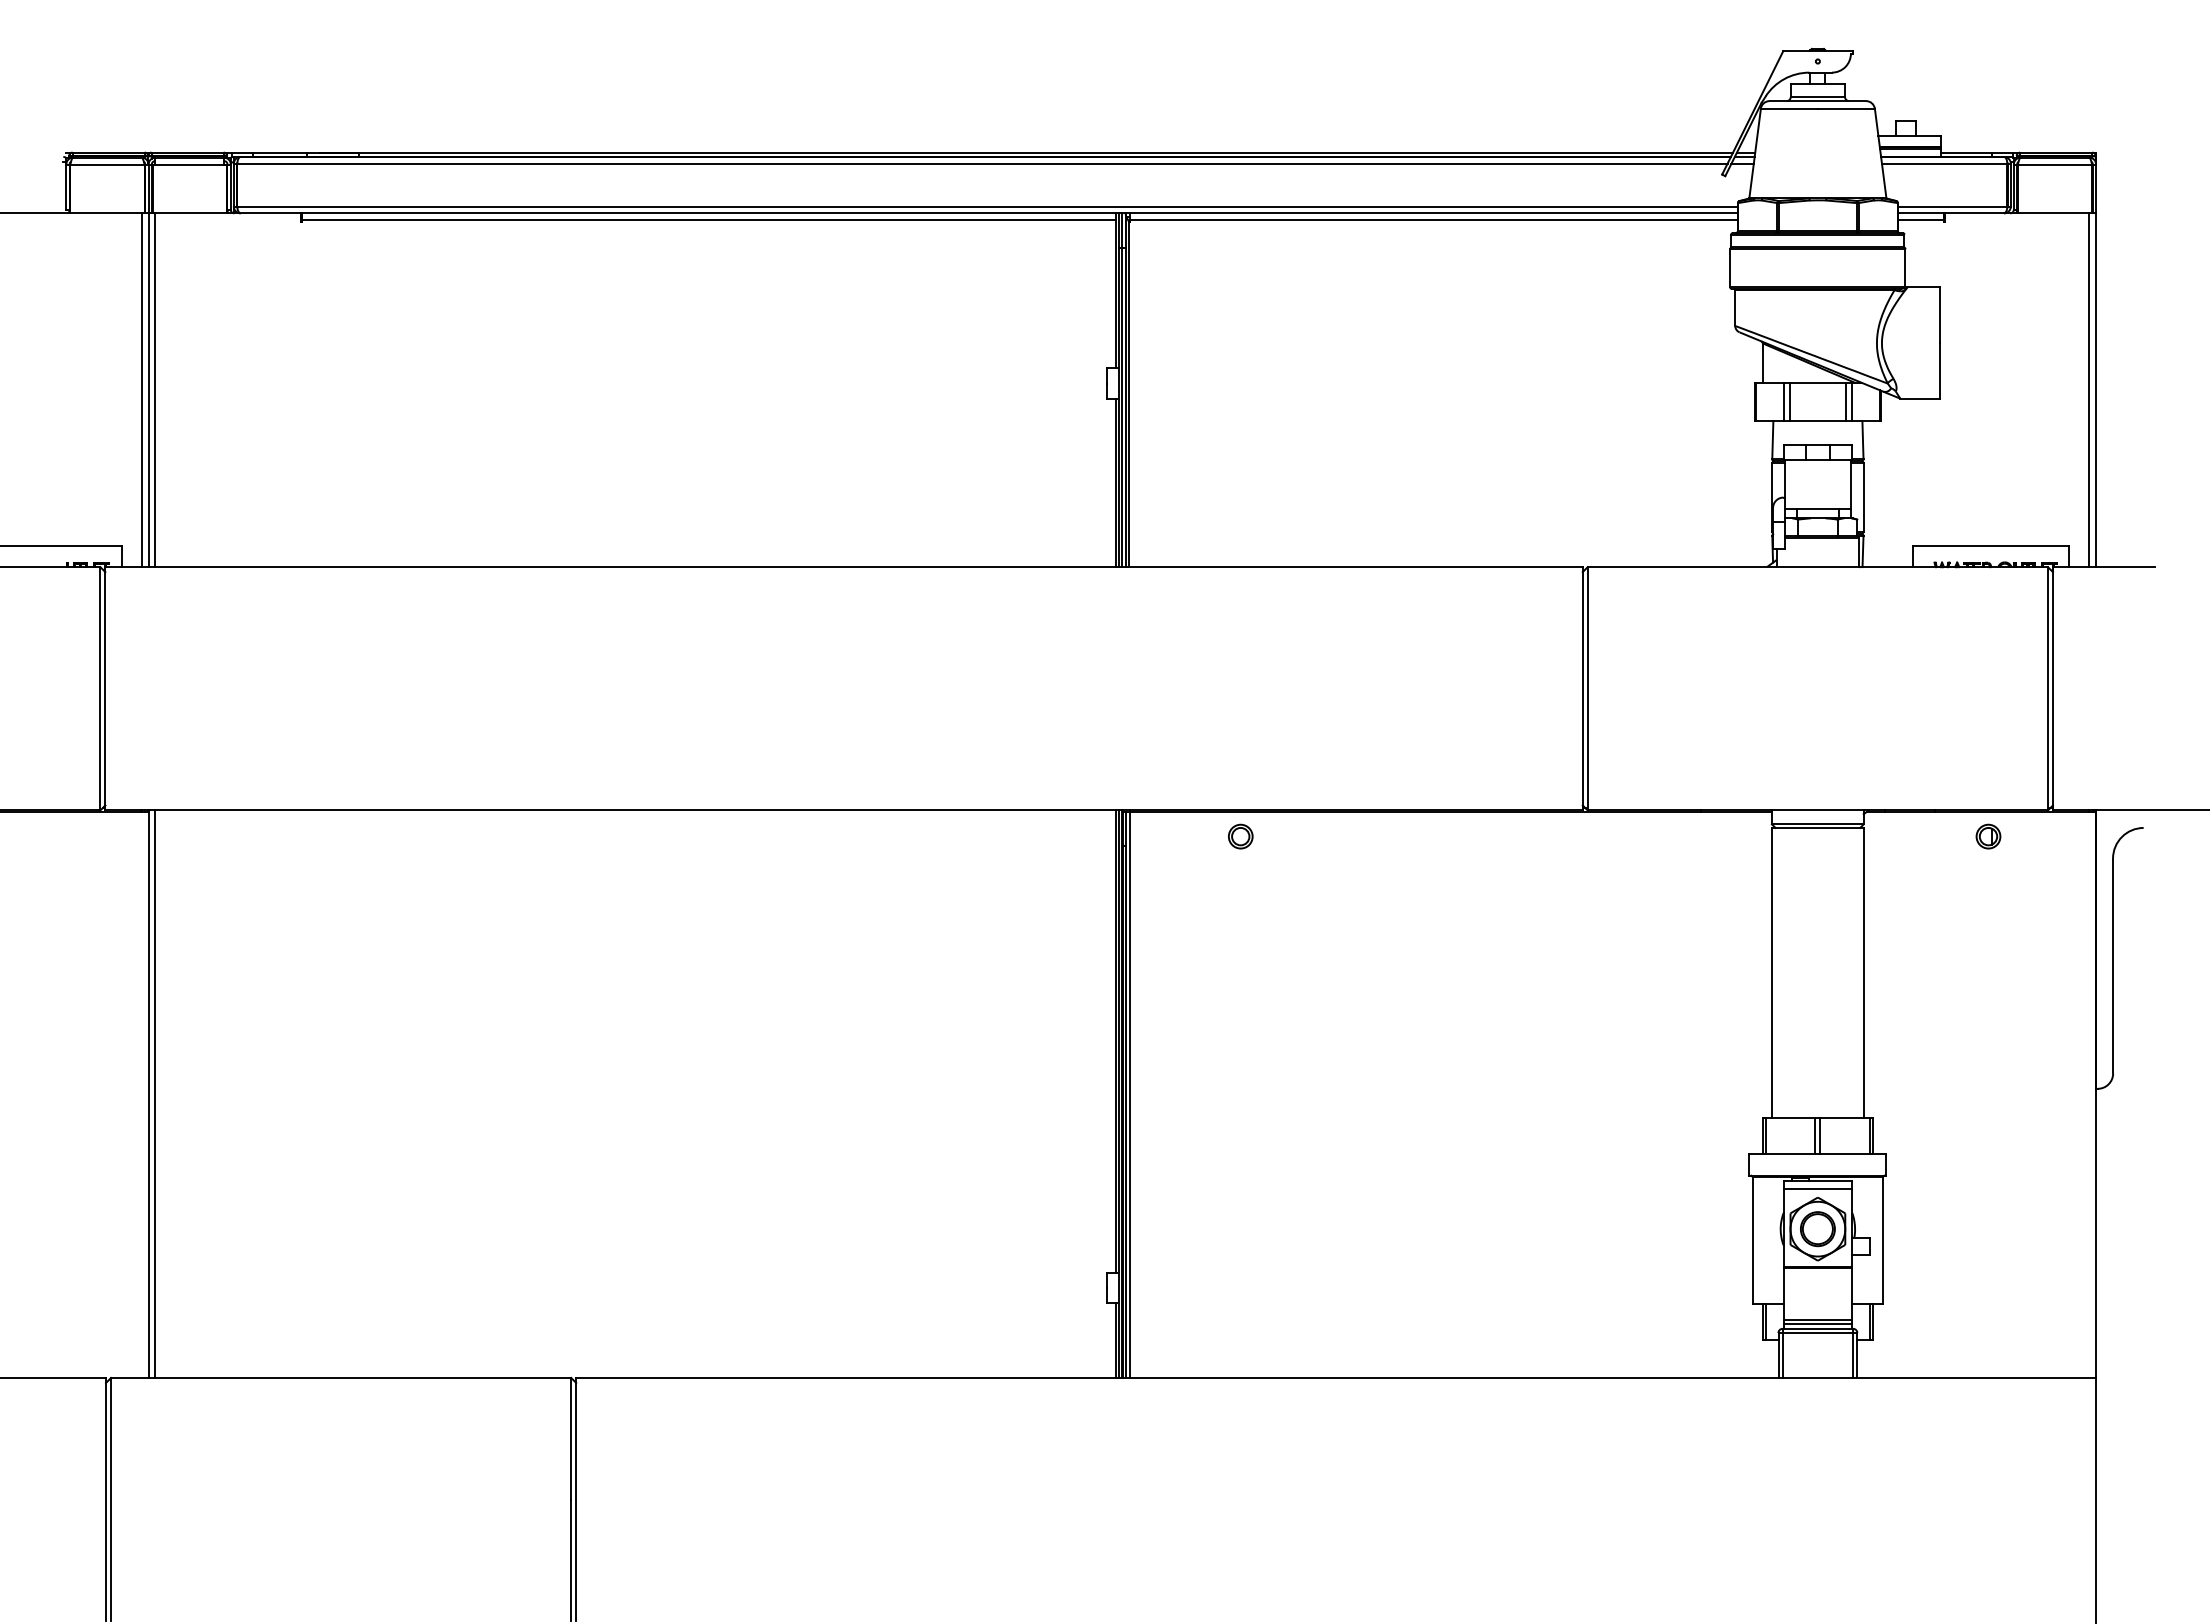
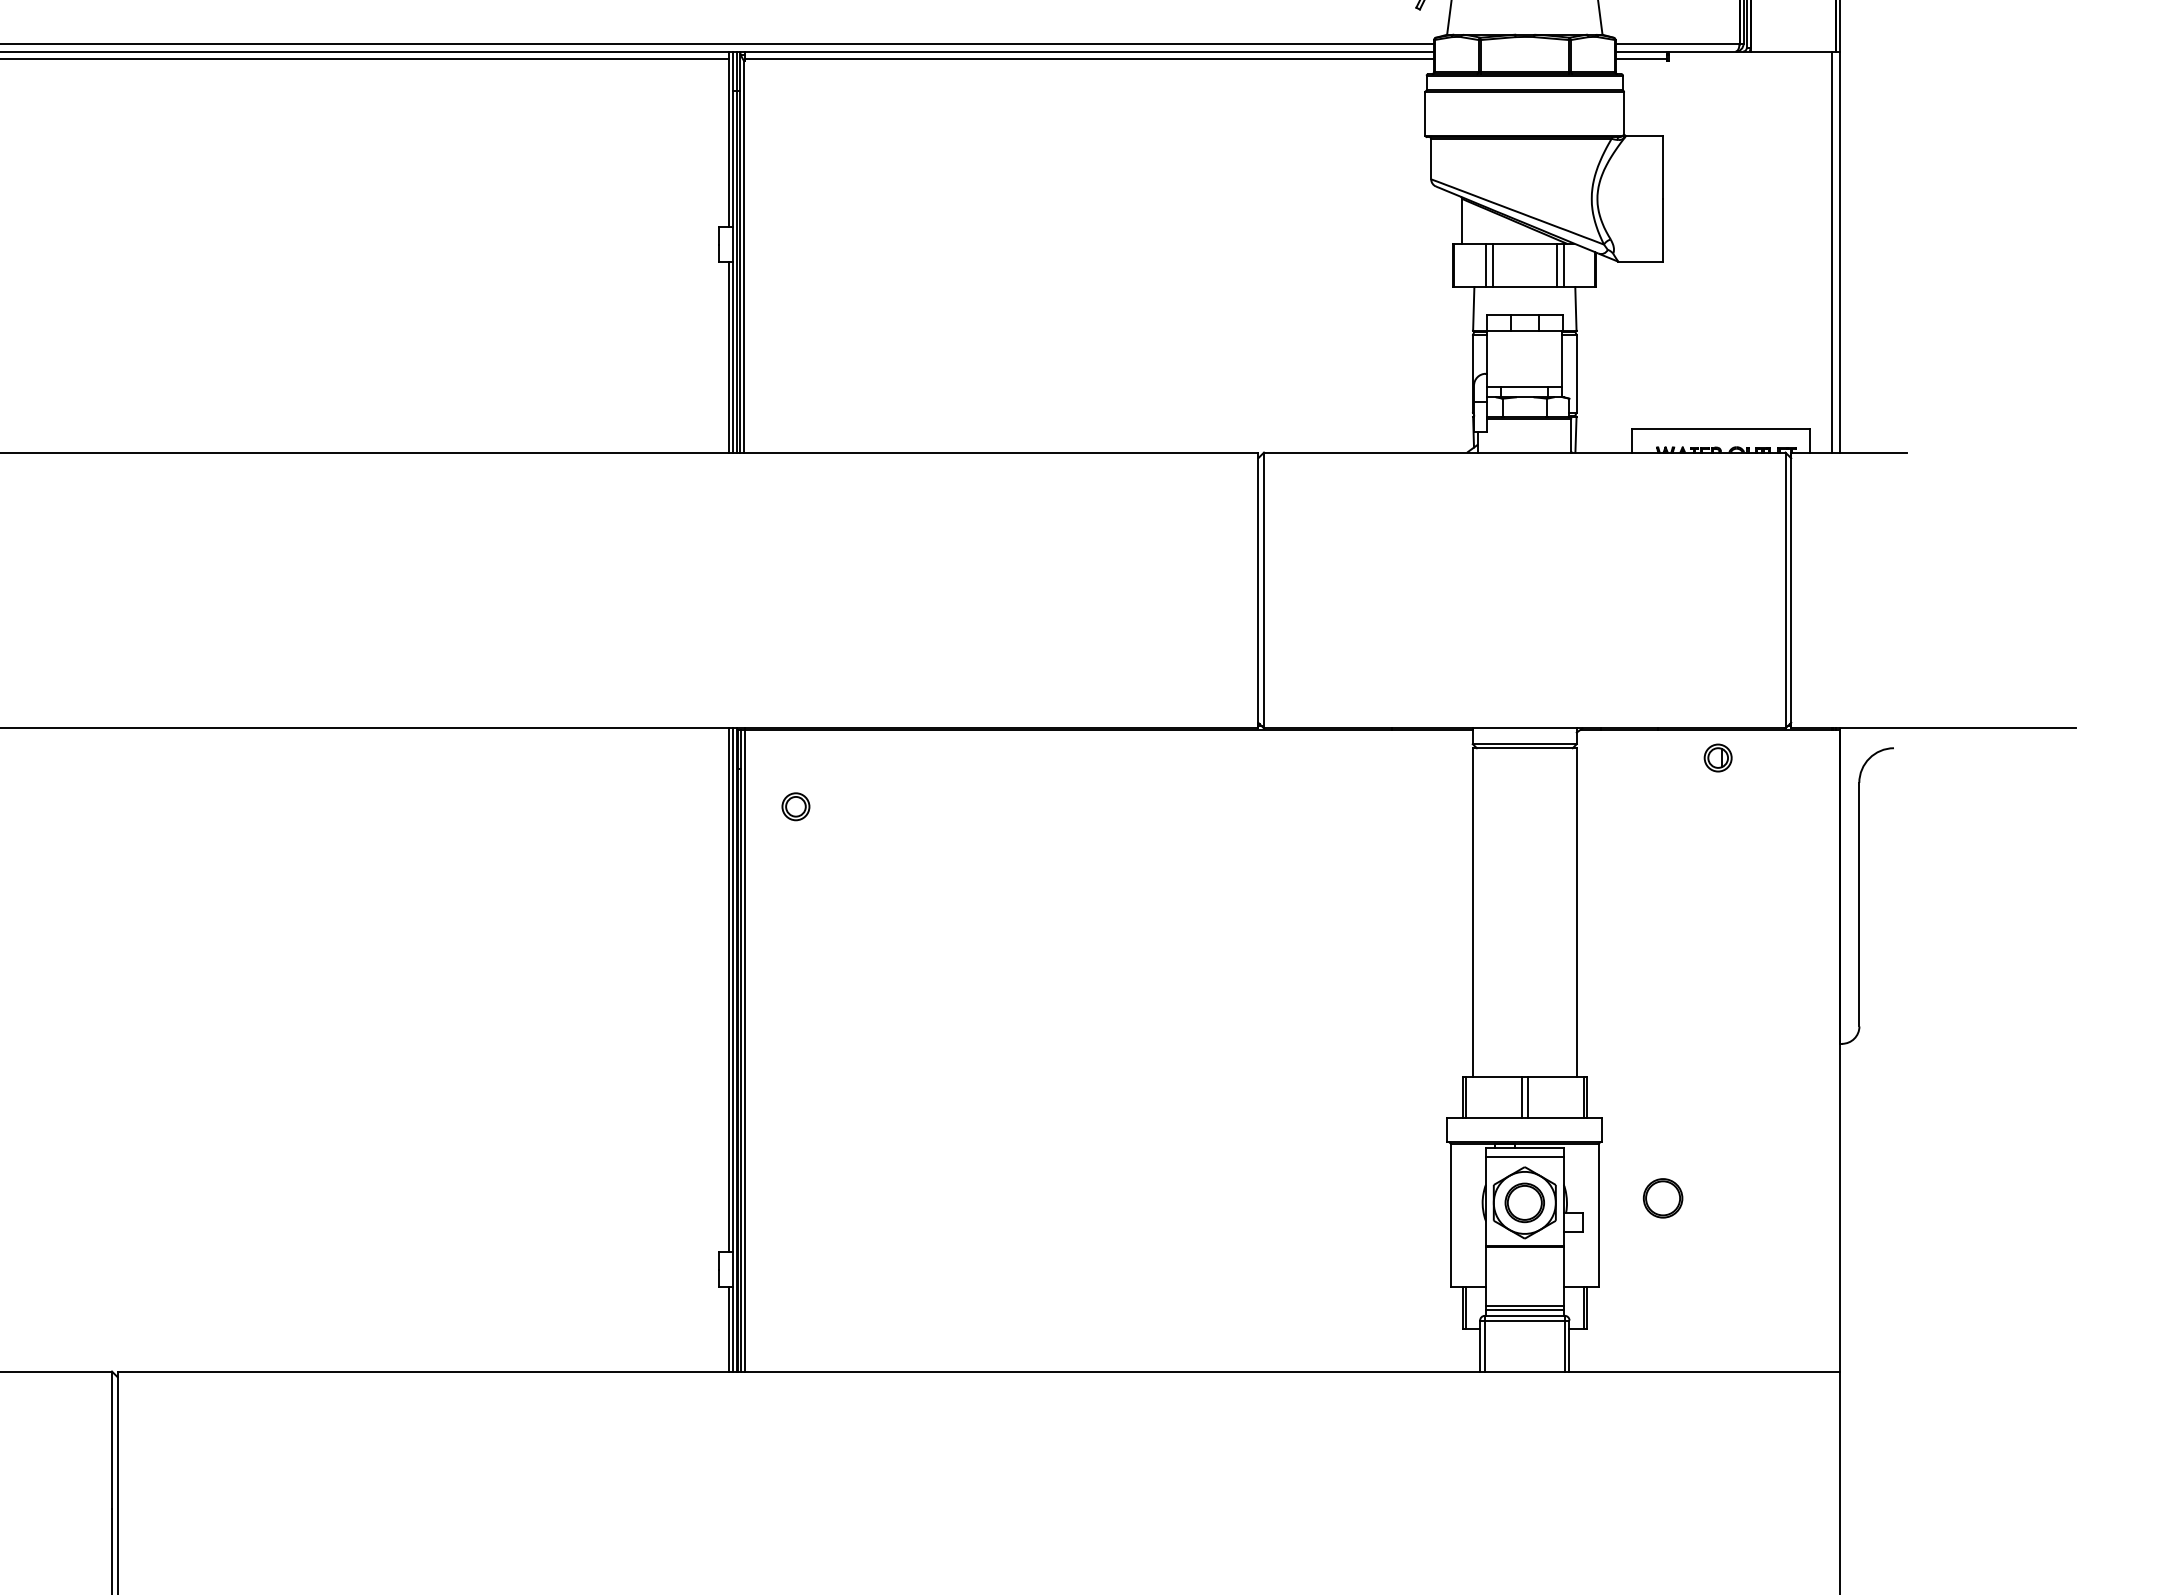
part: (1240, 836) -> (795, 806), moved
part: (1939, 1225) -> (1662, 1198), added

